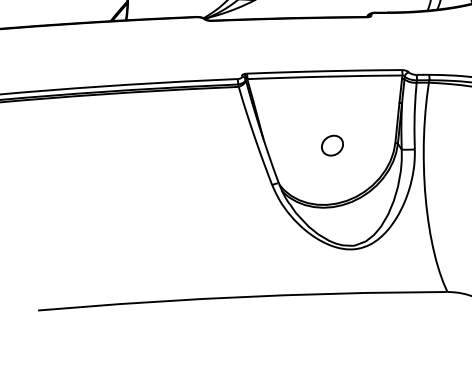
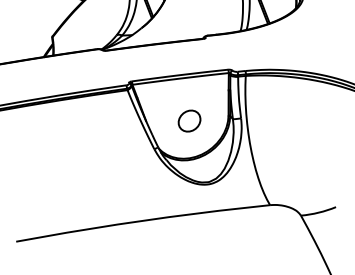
part: (332, 144) -> (189, 120), size x1.67

